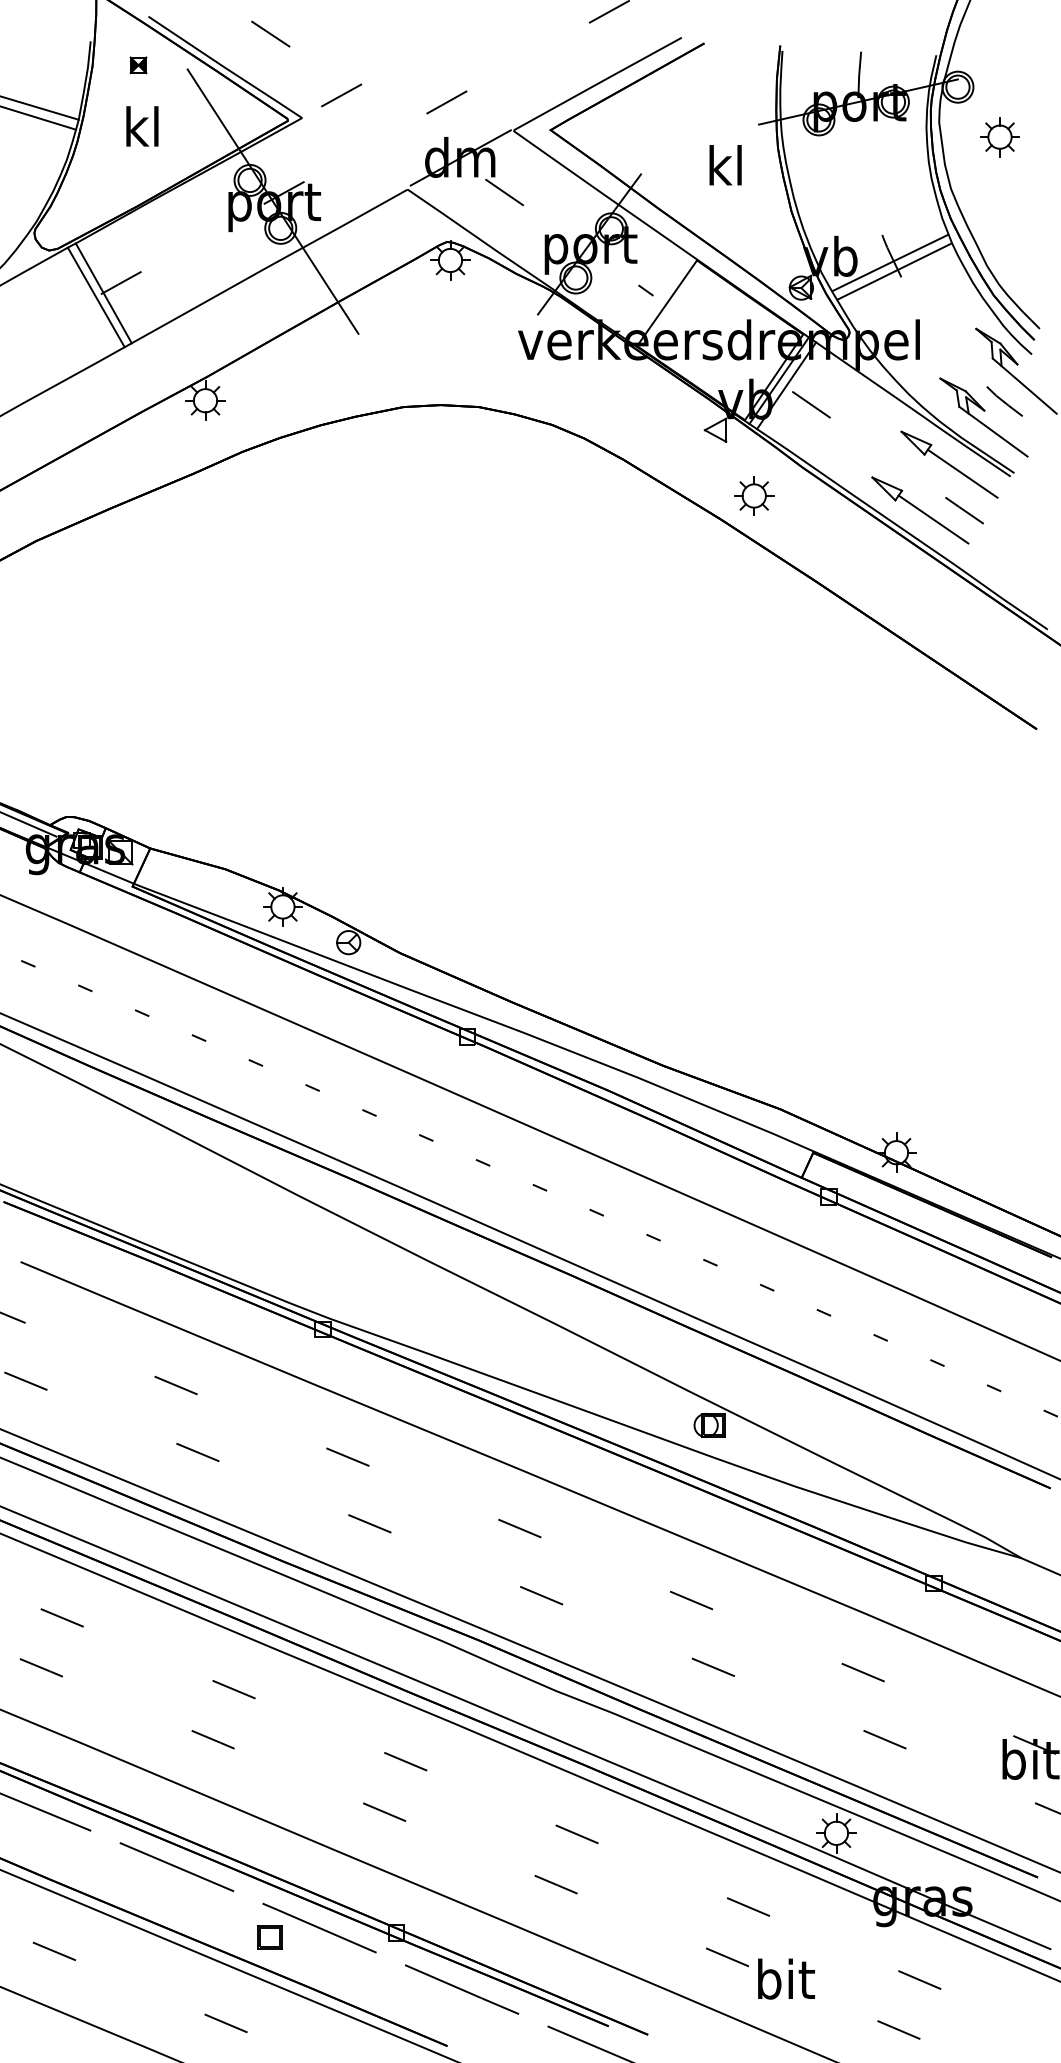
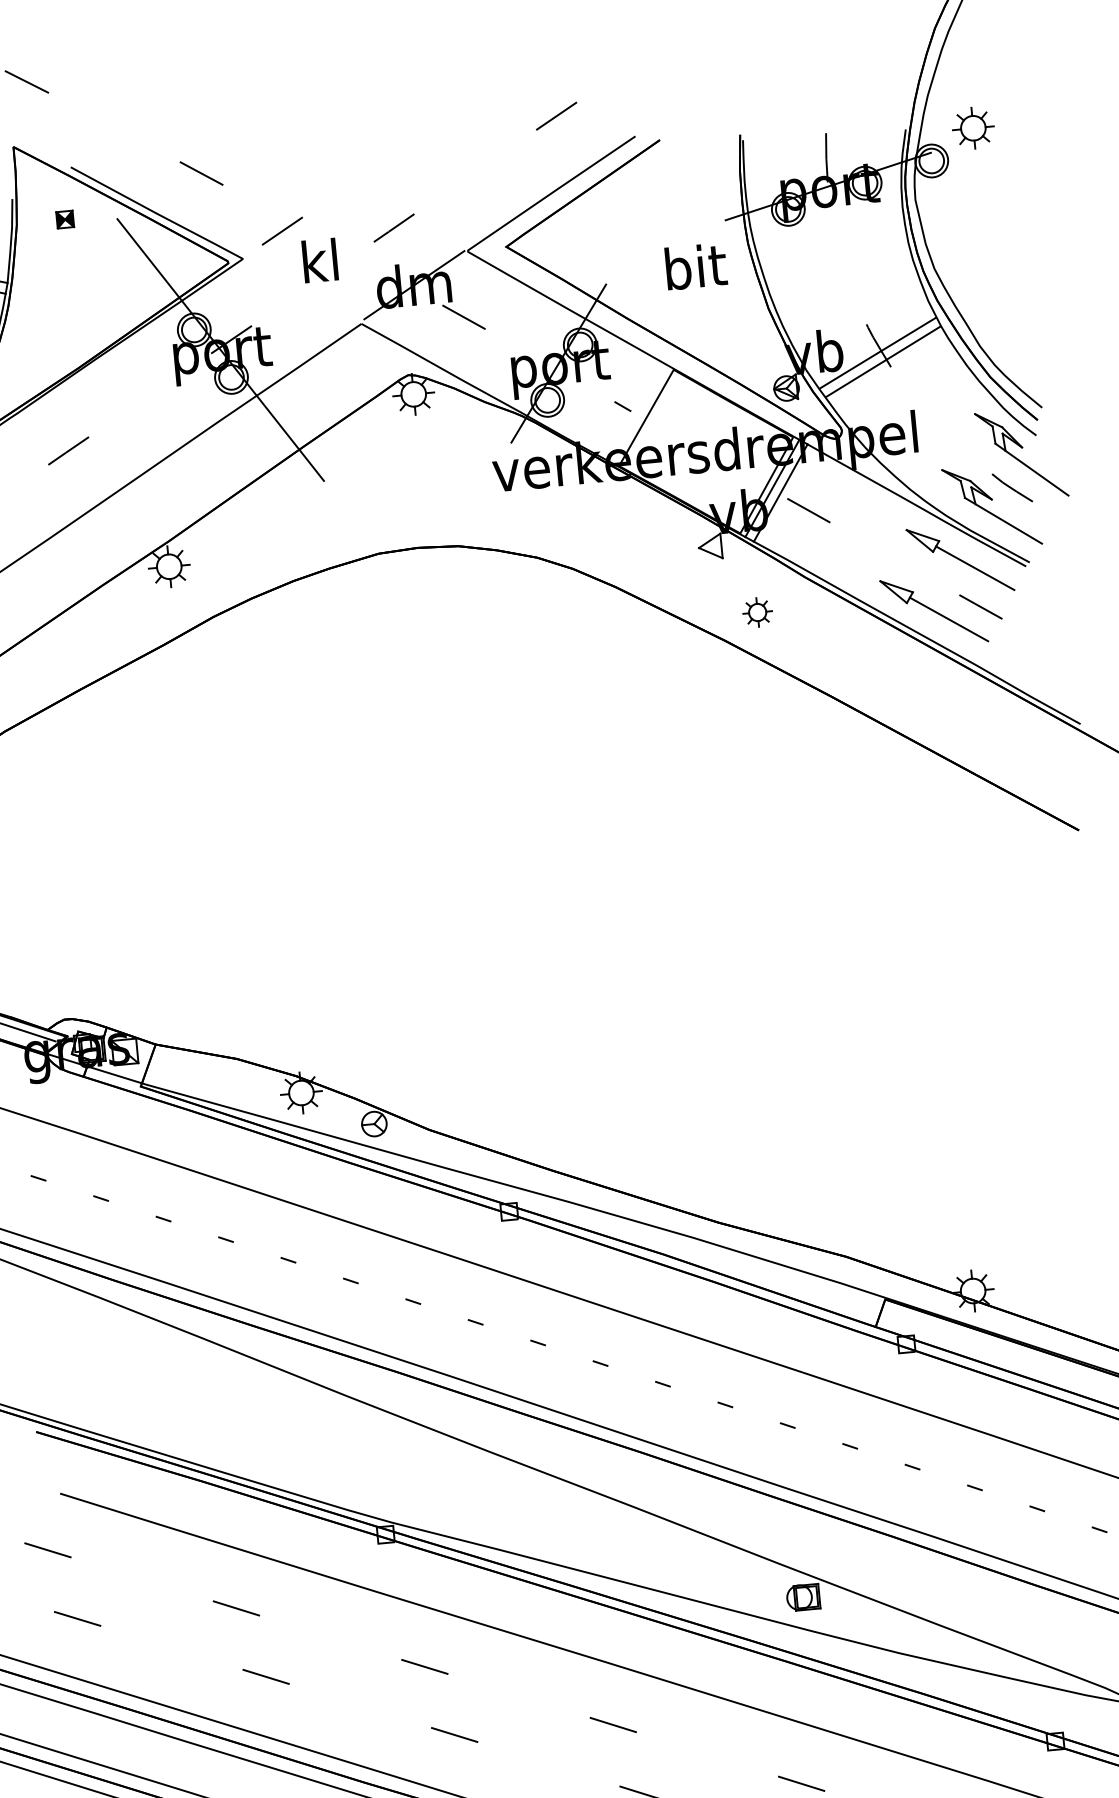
text: (142, 126) -> (320, 260), moved
part: (999, 137) -> (972, 128), moved
text: (726, 165) -> (695, 266), kl -> bit
line: (103, 293) -> (51, 463), removed
line: (95, 297) -> (42, 468), removed
part: (754, 495) -> (757, 611), size x0.7

